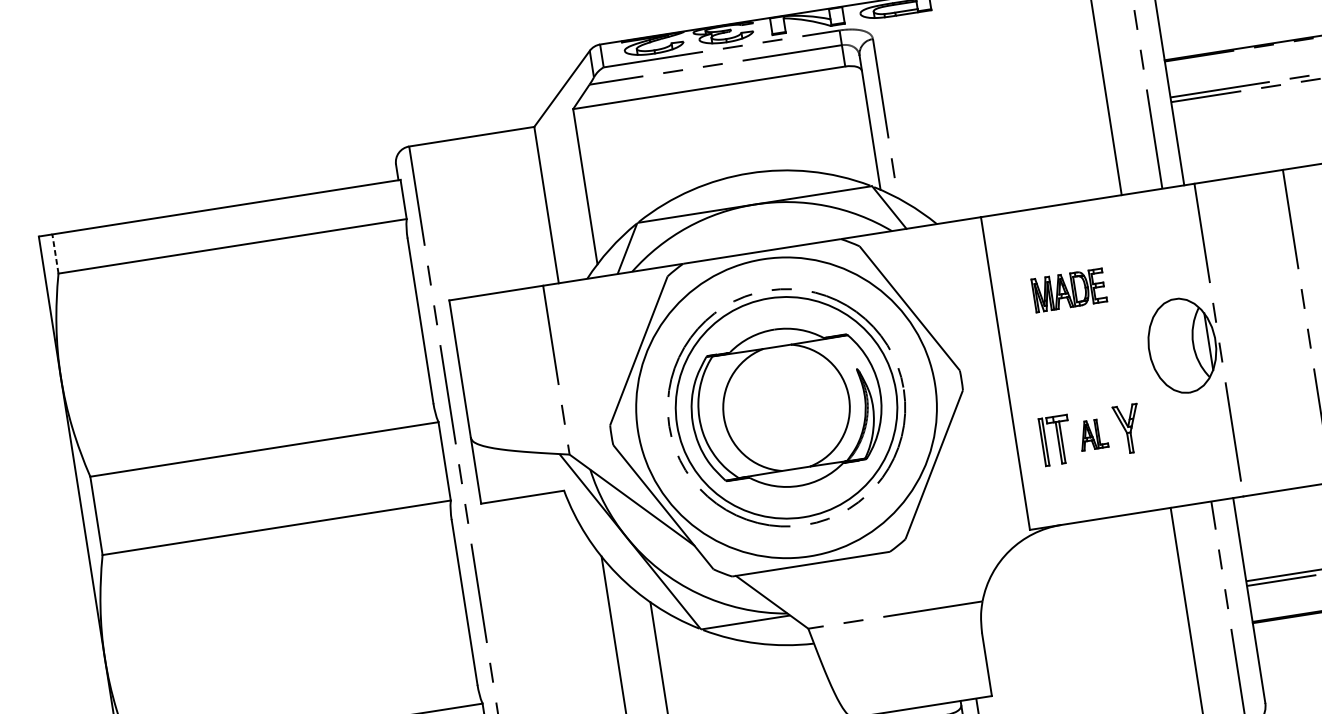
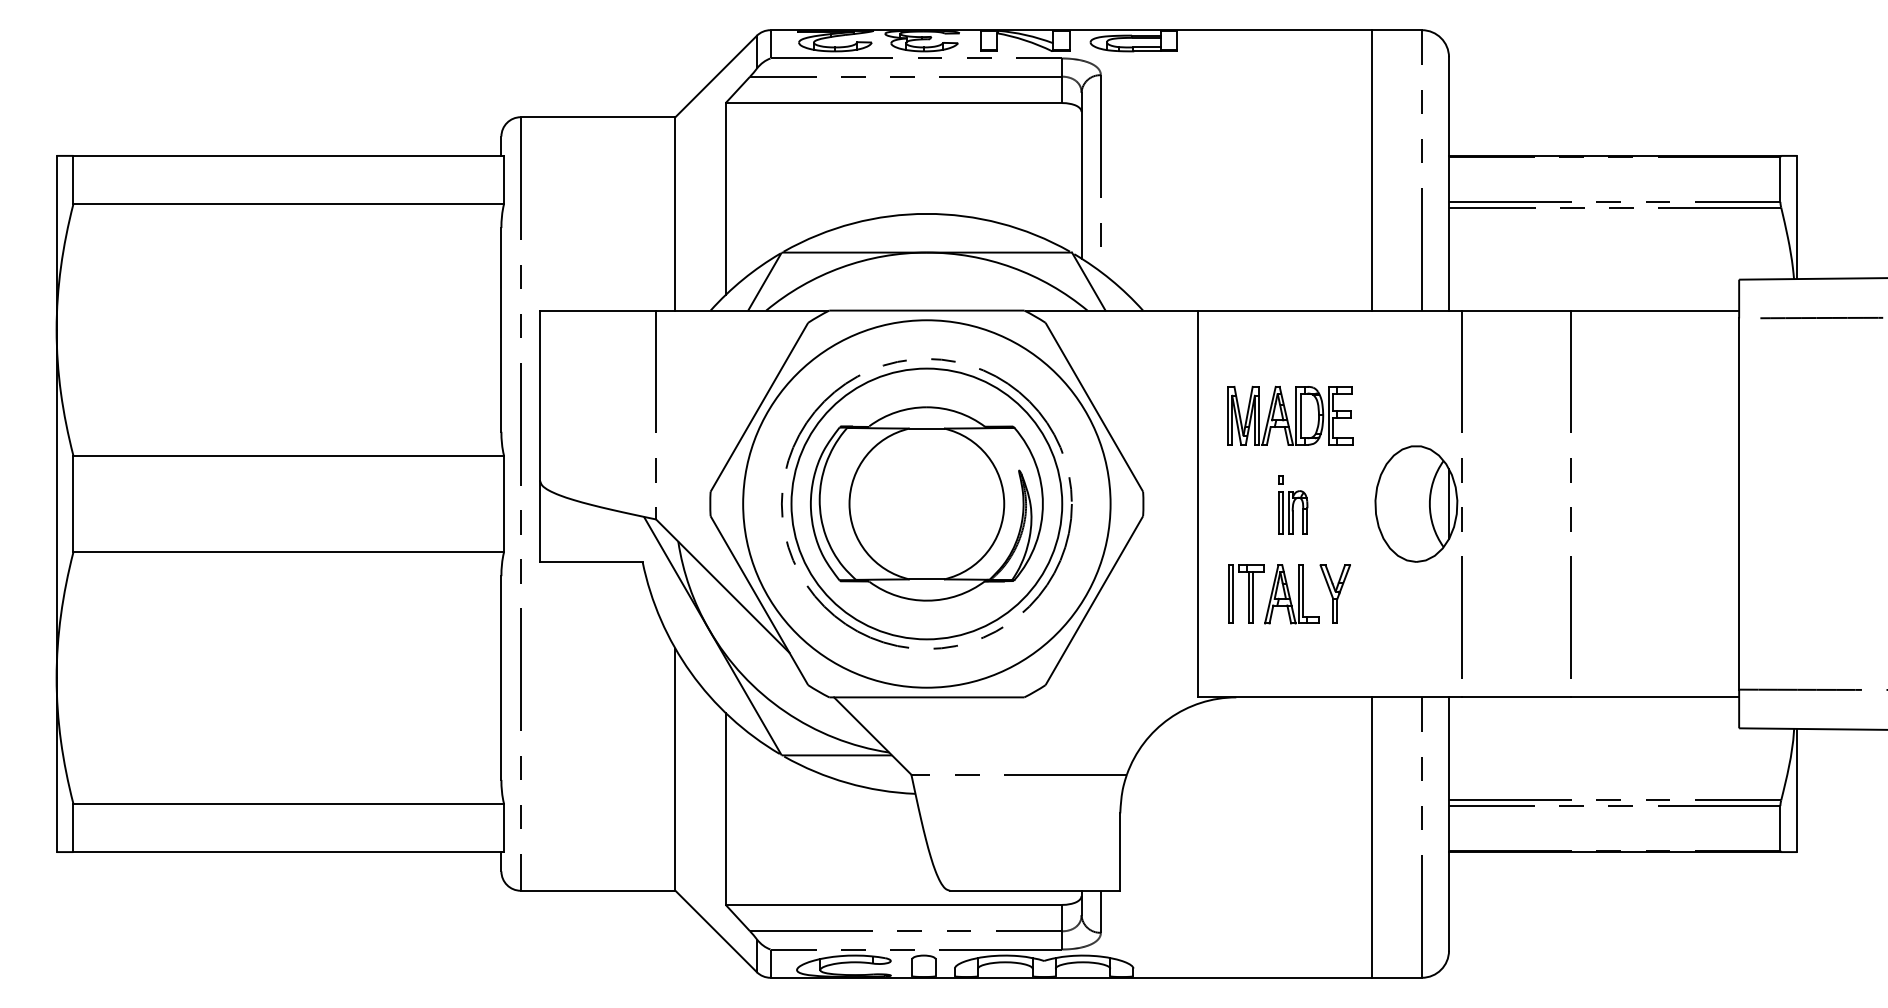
line: (55, 253) -> (73, 179), dashed -> solid
part: (1069, 290) -> (1290, 415), size x1.43
part: (1083, 361) -> (1293, 504), added
part: (1092, 434) -> (1291, 594), size x1.67

